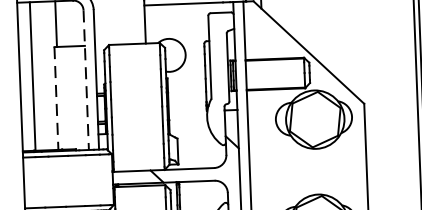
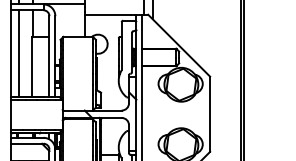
line: (86, 79) -> (49, 56), dashed -> solid
line: (55, 98) -> (31, 66), dashed -> solid

